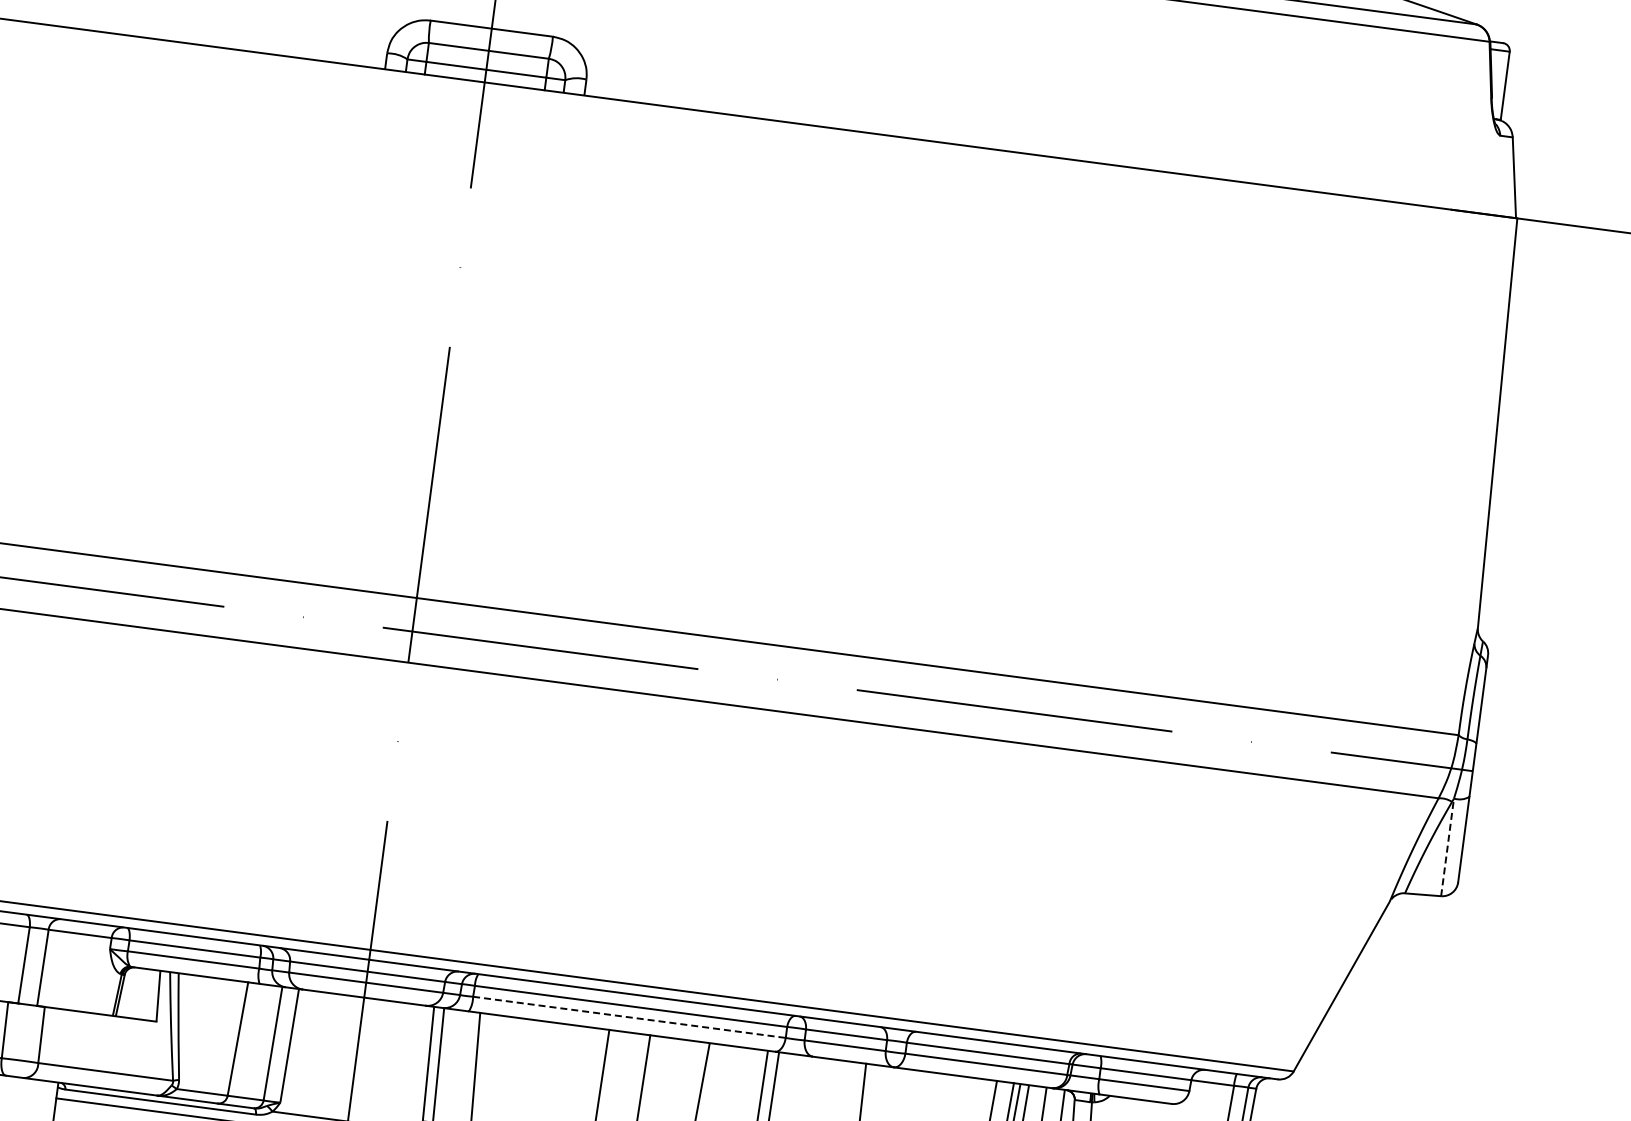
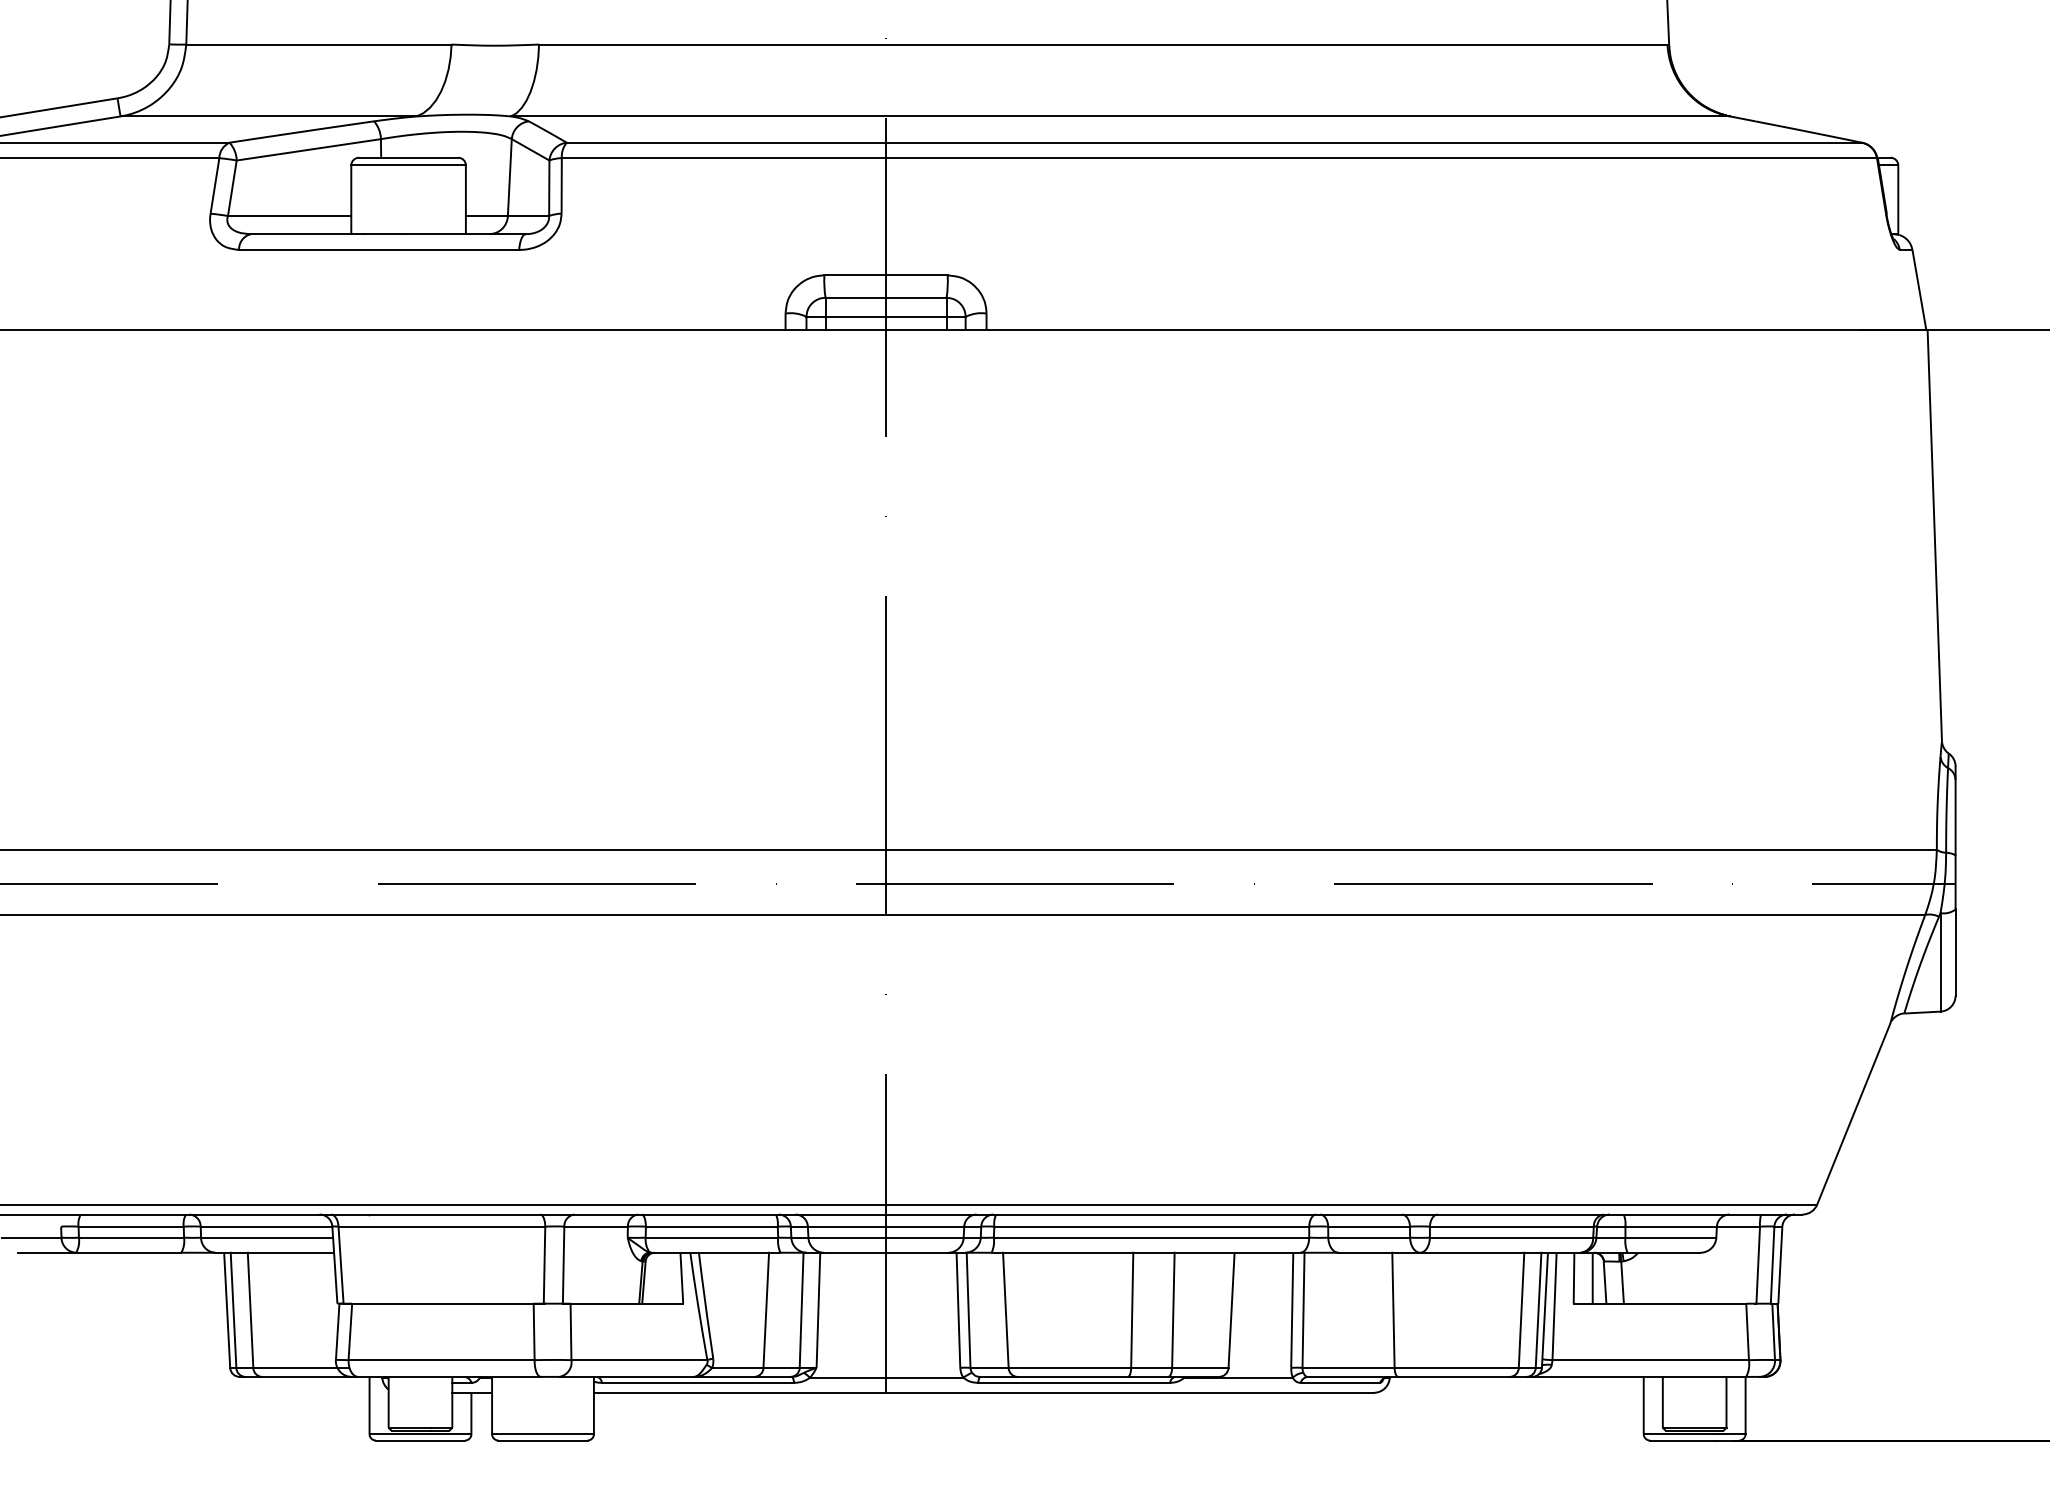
line: (1447, 846) -> (1940, 961), dashed -> solid
line: (629, 1017) -> (1151, 1237), dashed -> solid

